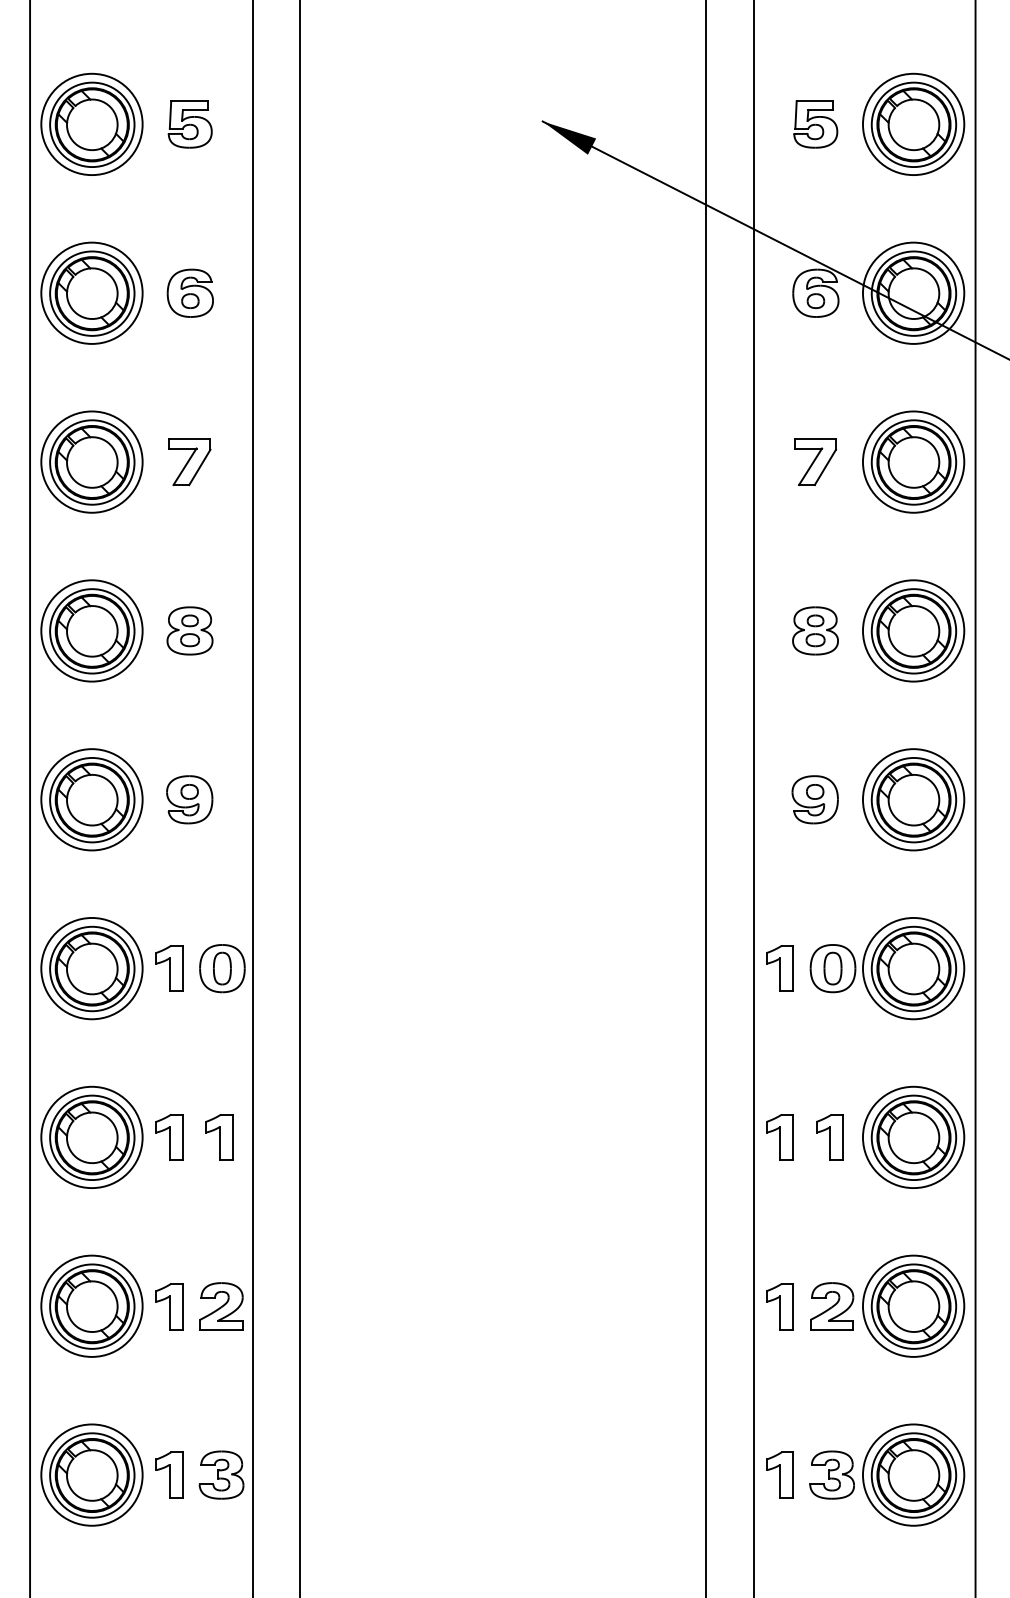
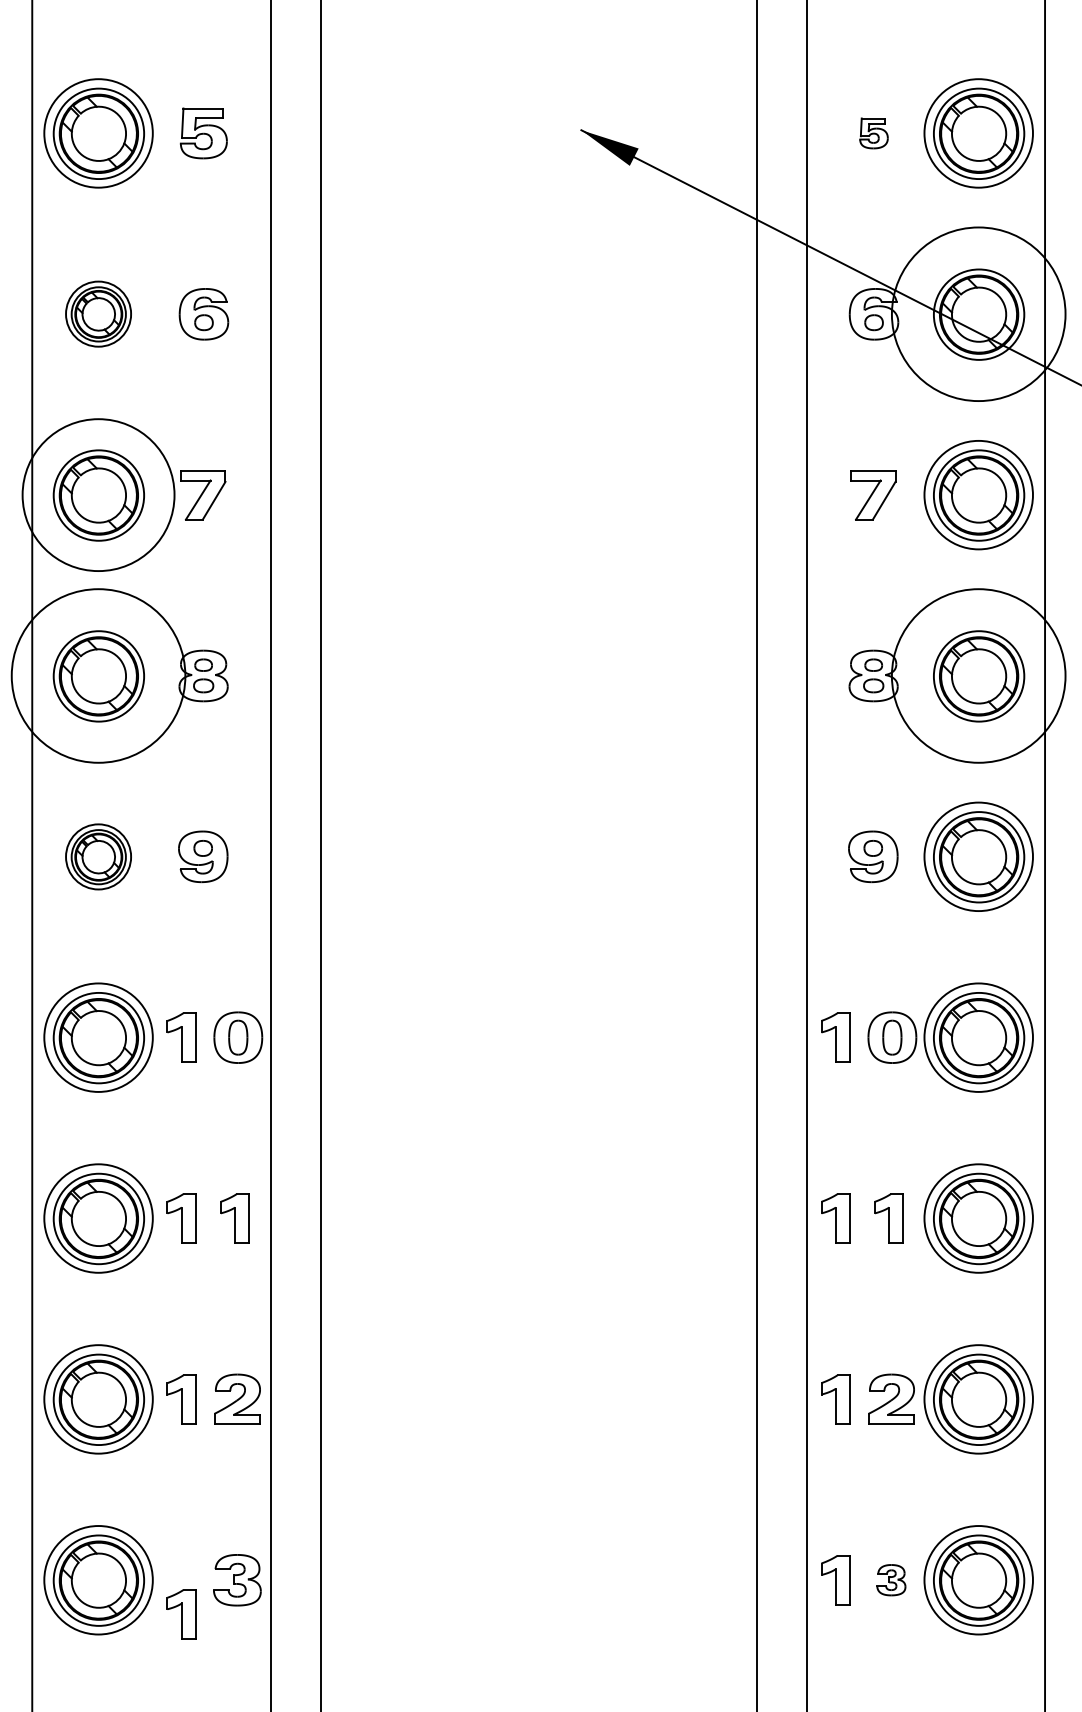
part: (815, 124) -> (873, 133), size x0.6
part: (91, 292) -> (98, 313), size x0.6
circle: (913, 292) -> (978, 313), size x1.6
circle: (91, 461) -> (98, 494), size x1.4
circle: (91, 630) -> (98, 675), size x1.6
circle: (913, 630) -> (978, 675), size x1.6
part: (91, 799) -> (98, 856), size x0.6
part: (169, 1474) -> (181, 1613), moved
part: (831, 1474) -> (890, 1579), size x0.6

